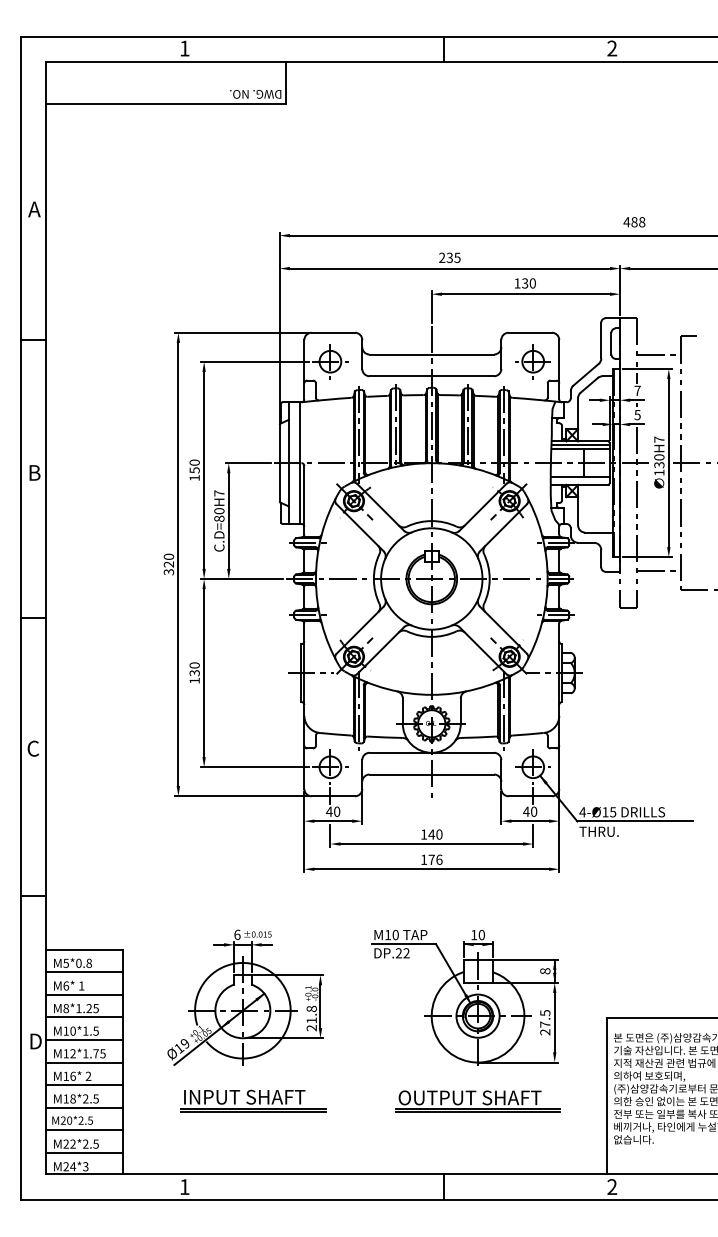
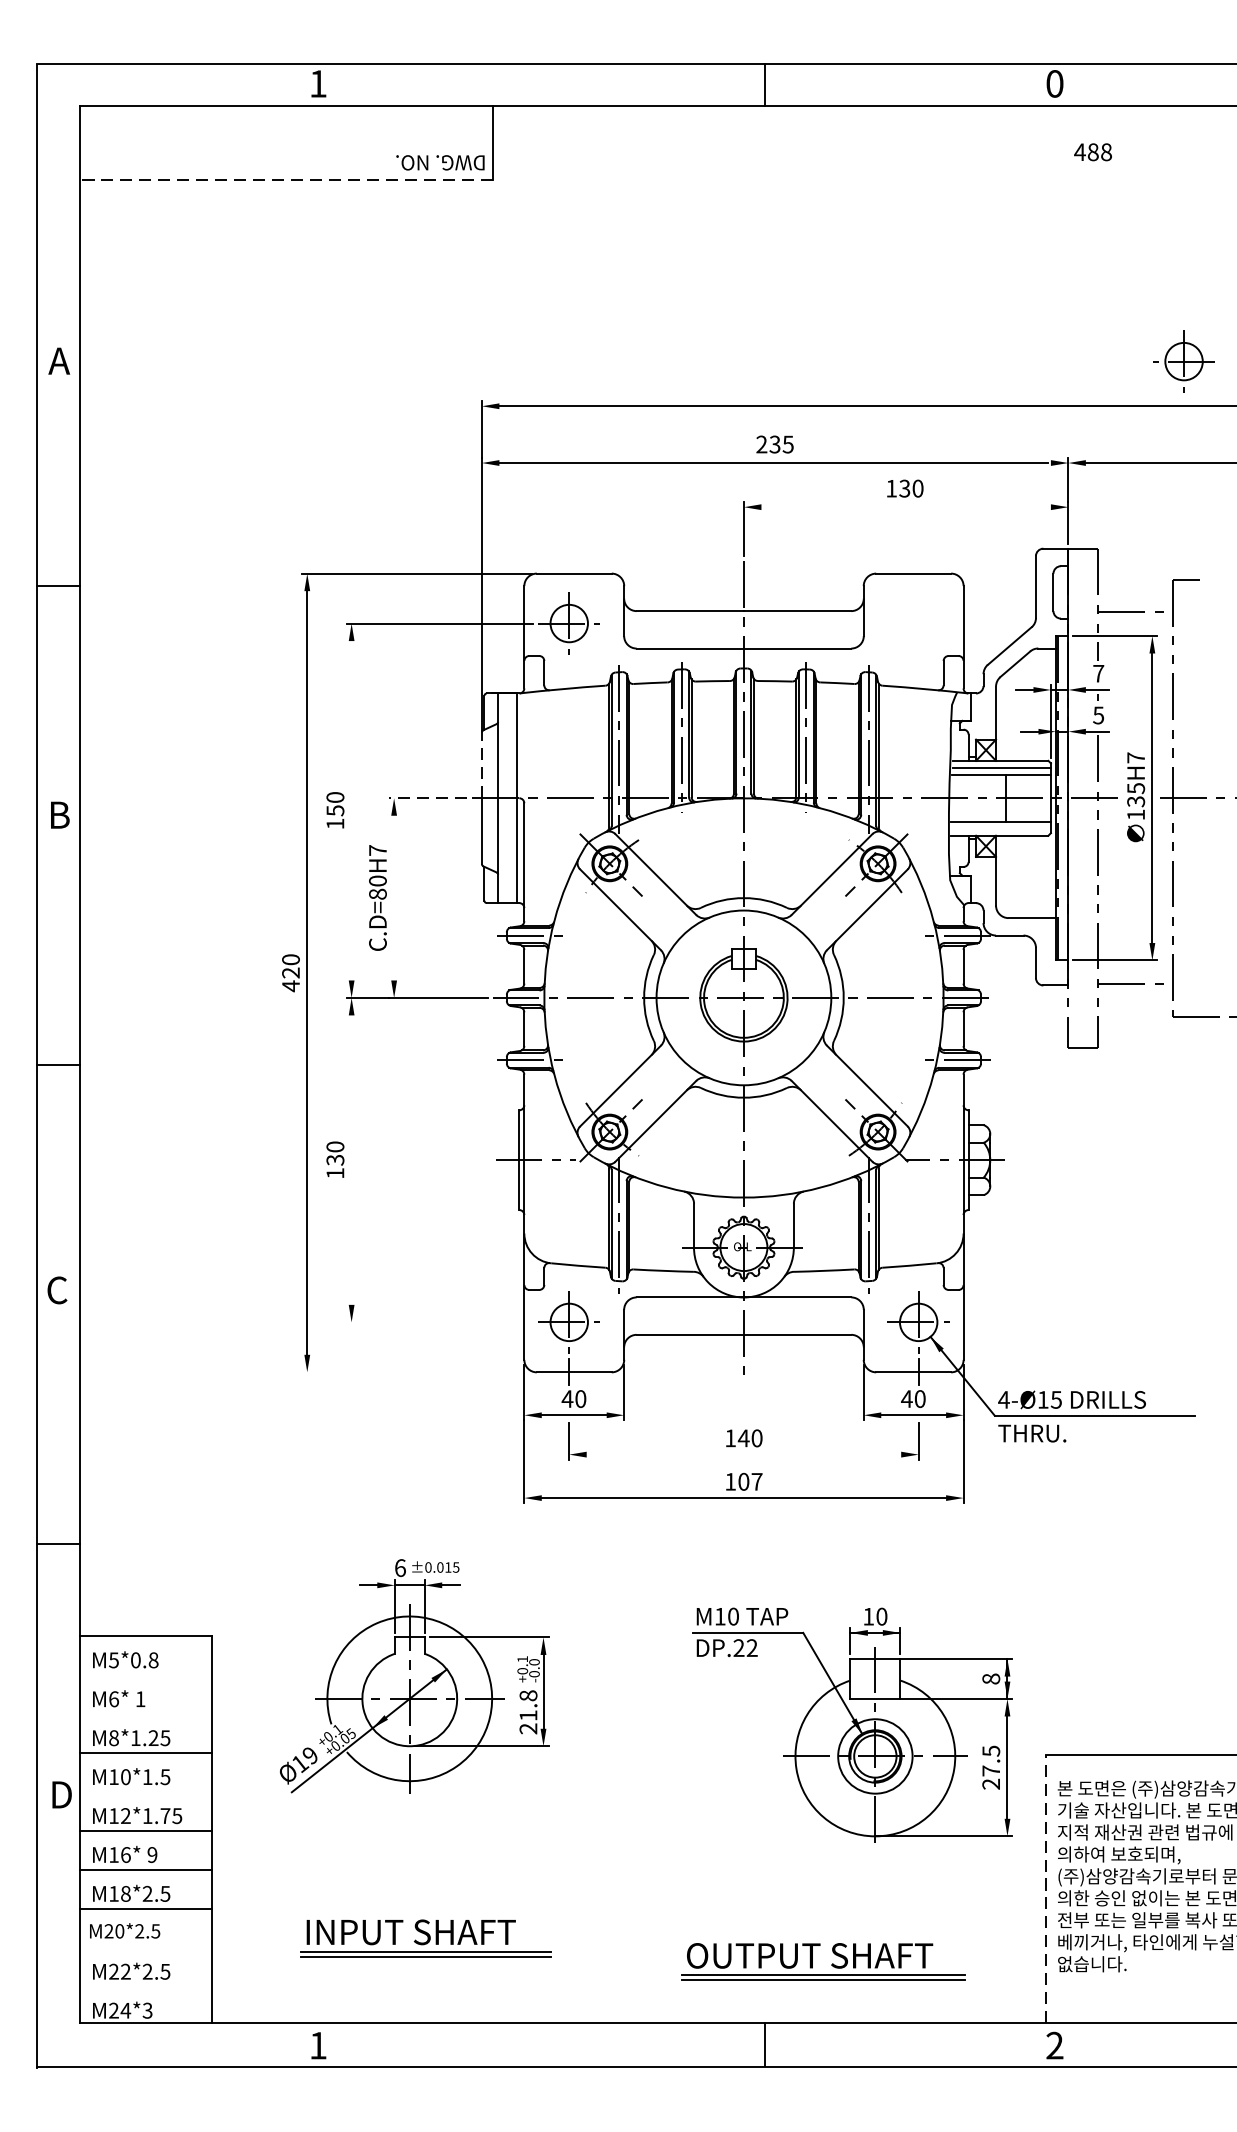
text: (612, 48) -> (1055, 83), 2 -> 0
line: (166, 104) -> (286, 180), solid -> dashed
text: (634, 222) -> (1093, 152), moved
line: (524, 294) -> (903, 507), removed
part: (532, 361) -> (1182, 361), moved
line: (279, 443) -> (481, 764), solid -> dashed
text: (659, 457) -> (1136, 788), 130H7 -> 135H7
line: (248, 463) -> (428, 798), solid -> dashed
line: (204, 469) -> (352, 809), removed
line: (228, 520) -> (393, 897), removed
text: (168, 571) -> (290, 985), 320 -> 420
line: (204, 673) -> (352, 1160), removed
line: (255, 767) -> (440, 1322), removed
line: (241, 796) -> (416, 1372), removed
line: (431, 844) -> (743, 1455), removed
text: (435, 859) -> (750, 1481), 176 -> 107
line: (84, 972) -> (145, 1676), removed
line: (84, 994) -> (145, 1713), removed
part: (245, 997) -> (414, 1676), moved
part: (464, 997) -> (851, 1724), moved
line: (84, 1039) -> (145, 1791), removed
text: (88, 1076) -> (152, 1855), 2 -> 9
line: (607, 1096) -> (1046, 1889), solid -> dashed
part: (253, 1100) -> (426, 1937), moved
part: (477, 1101) -> (822, 1962), moved
line: (84, 1130) -> (145, 1948), removed
line: (84, 1152) -> (145, 1986), removed

